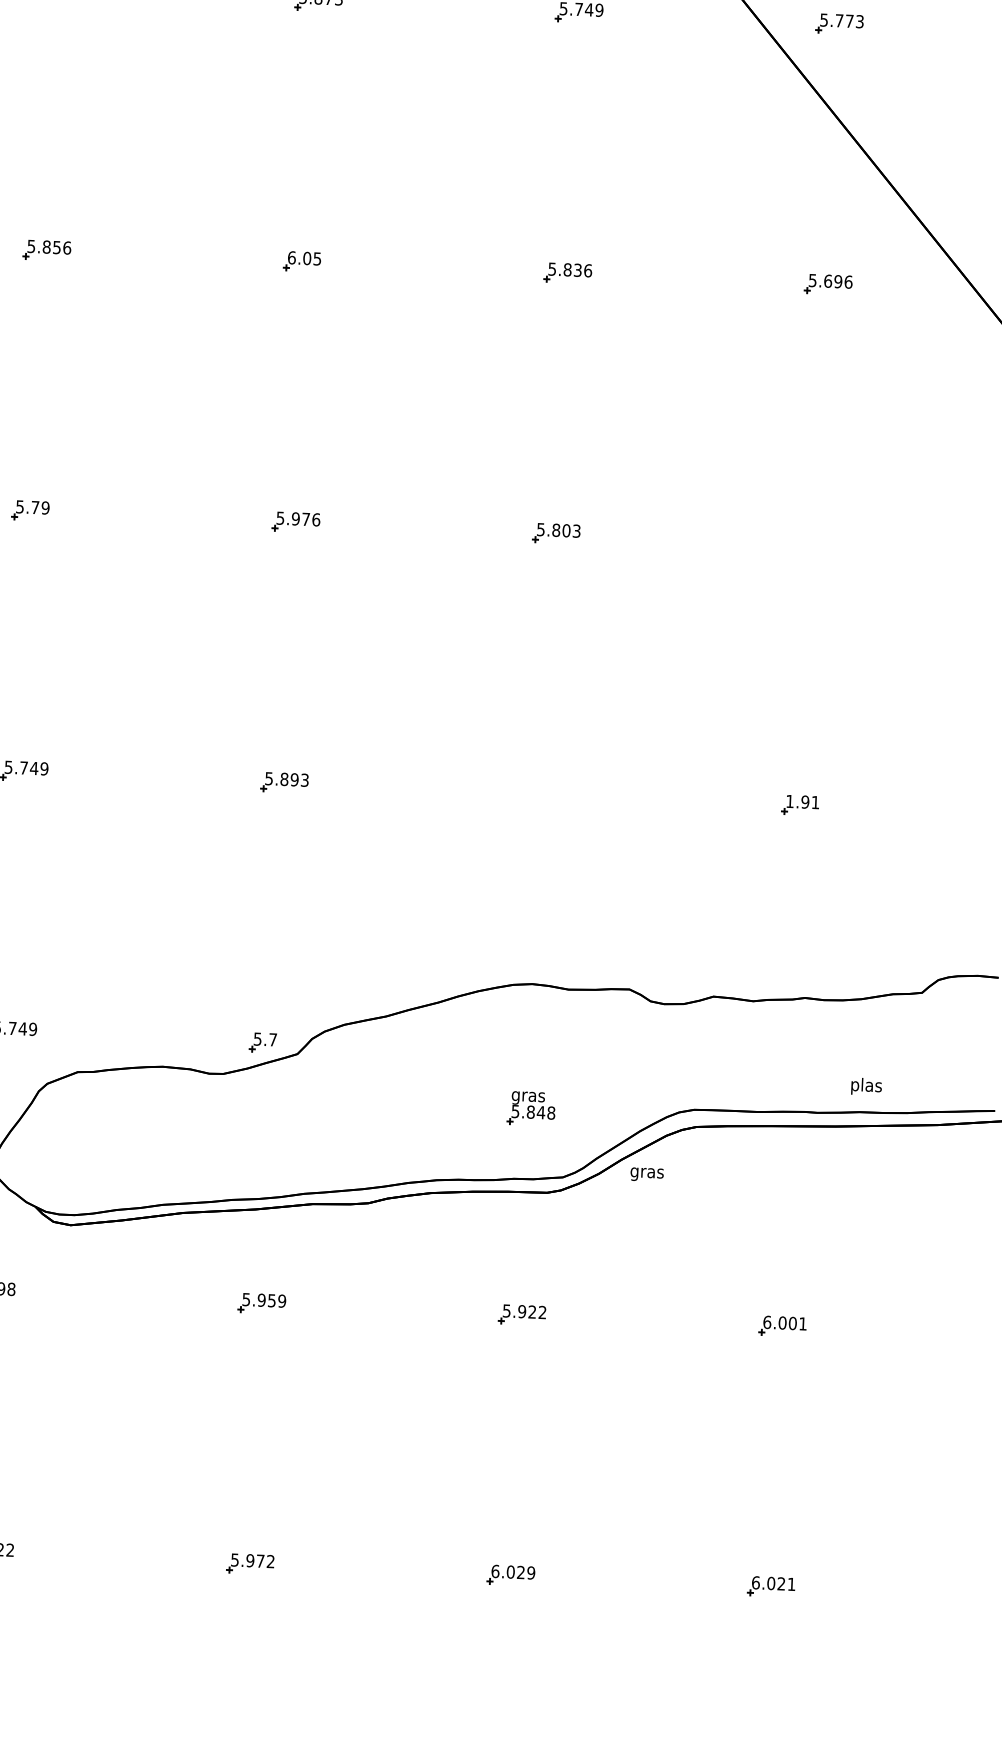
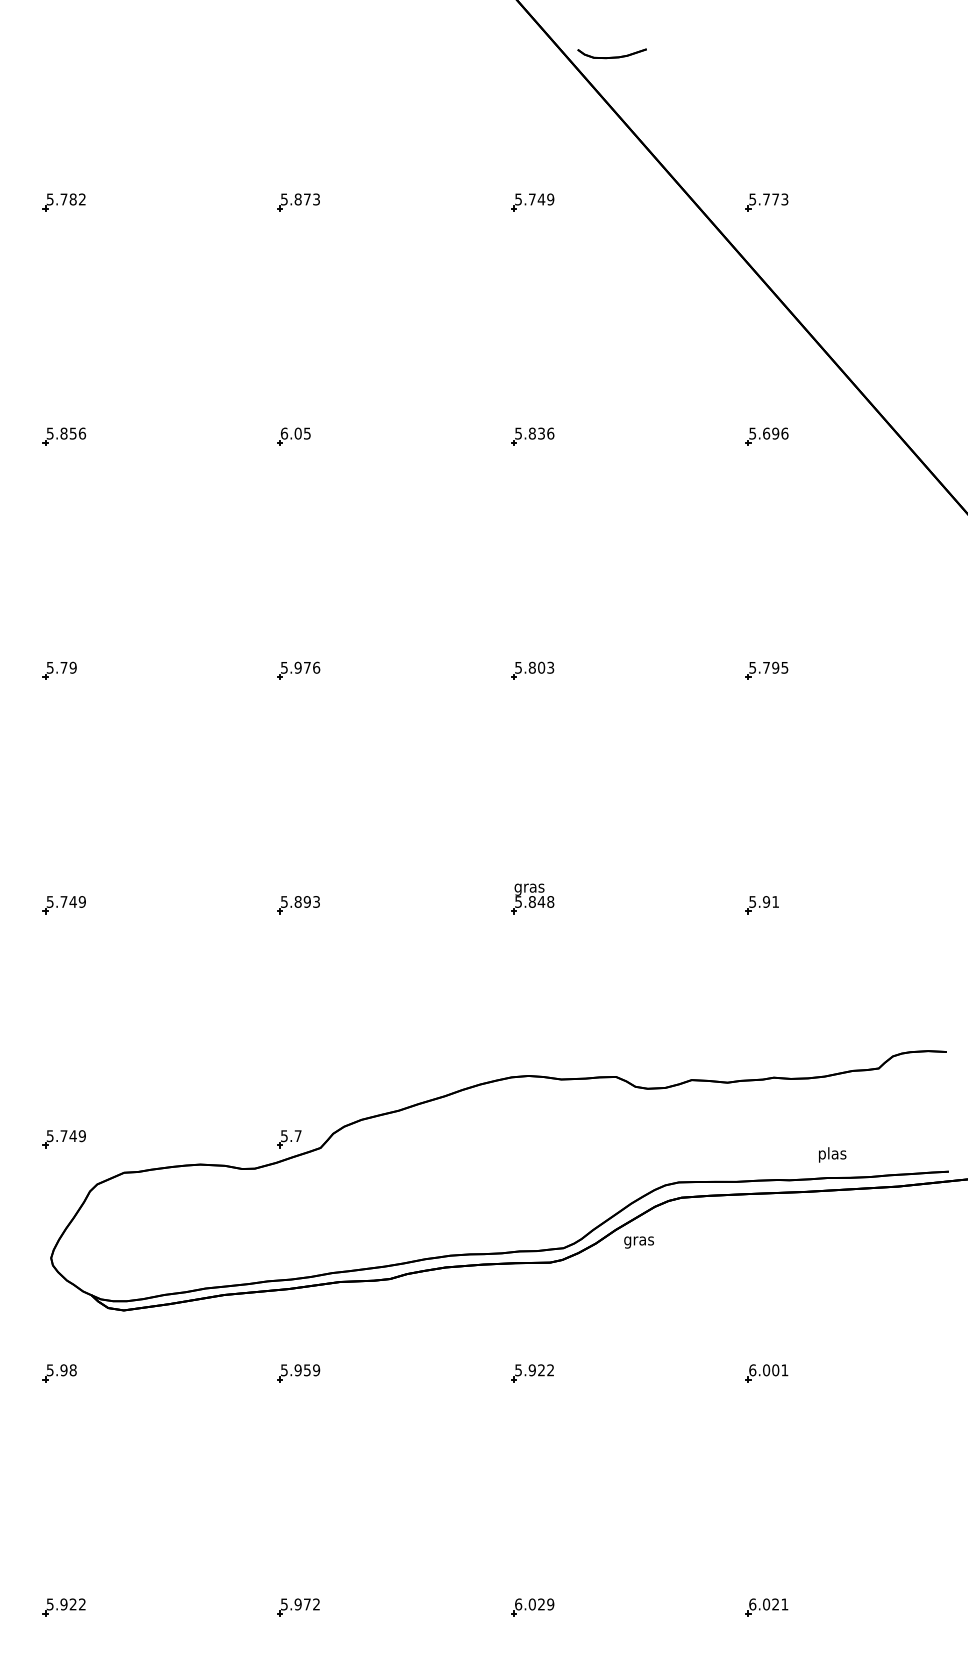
part: (816, 544) -> (766, 670), added
text: (789, 800) -> (752, 901), 1.91 -> 5.91
part: (531, 1108) -> (532, 898), moved

